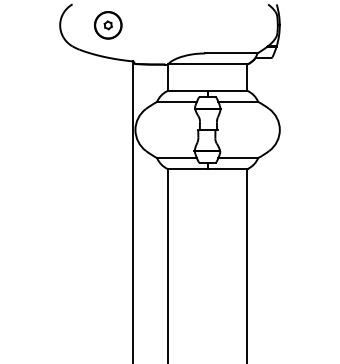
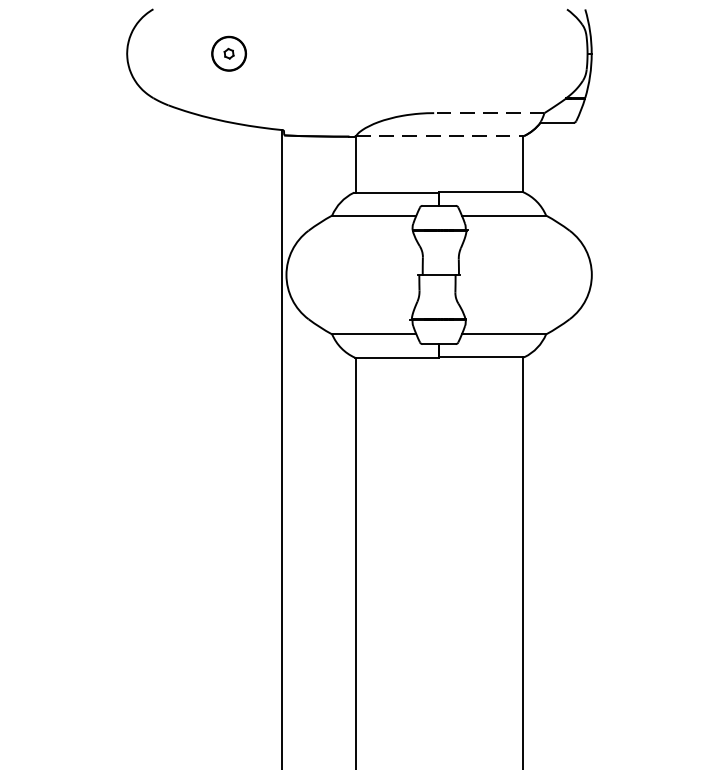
part: (108, 25) -> (229, 53), size x0.6
line: (230, 53) -> (487, 113), solid -> dashed
line: (207, 64) -> (438, 136), solid -> dashed

